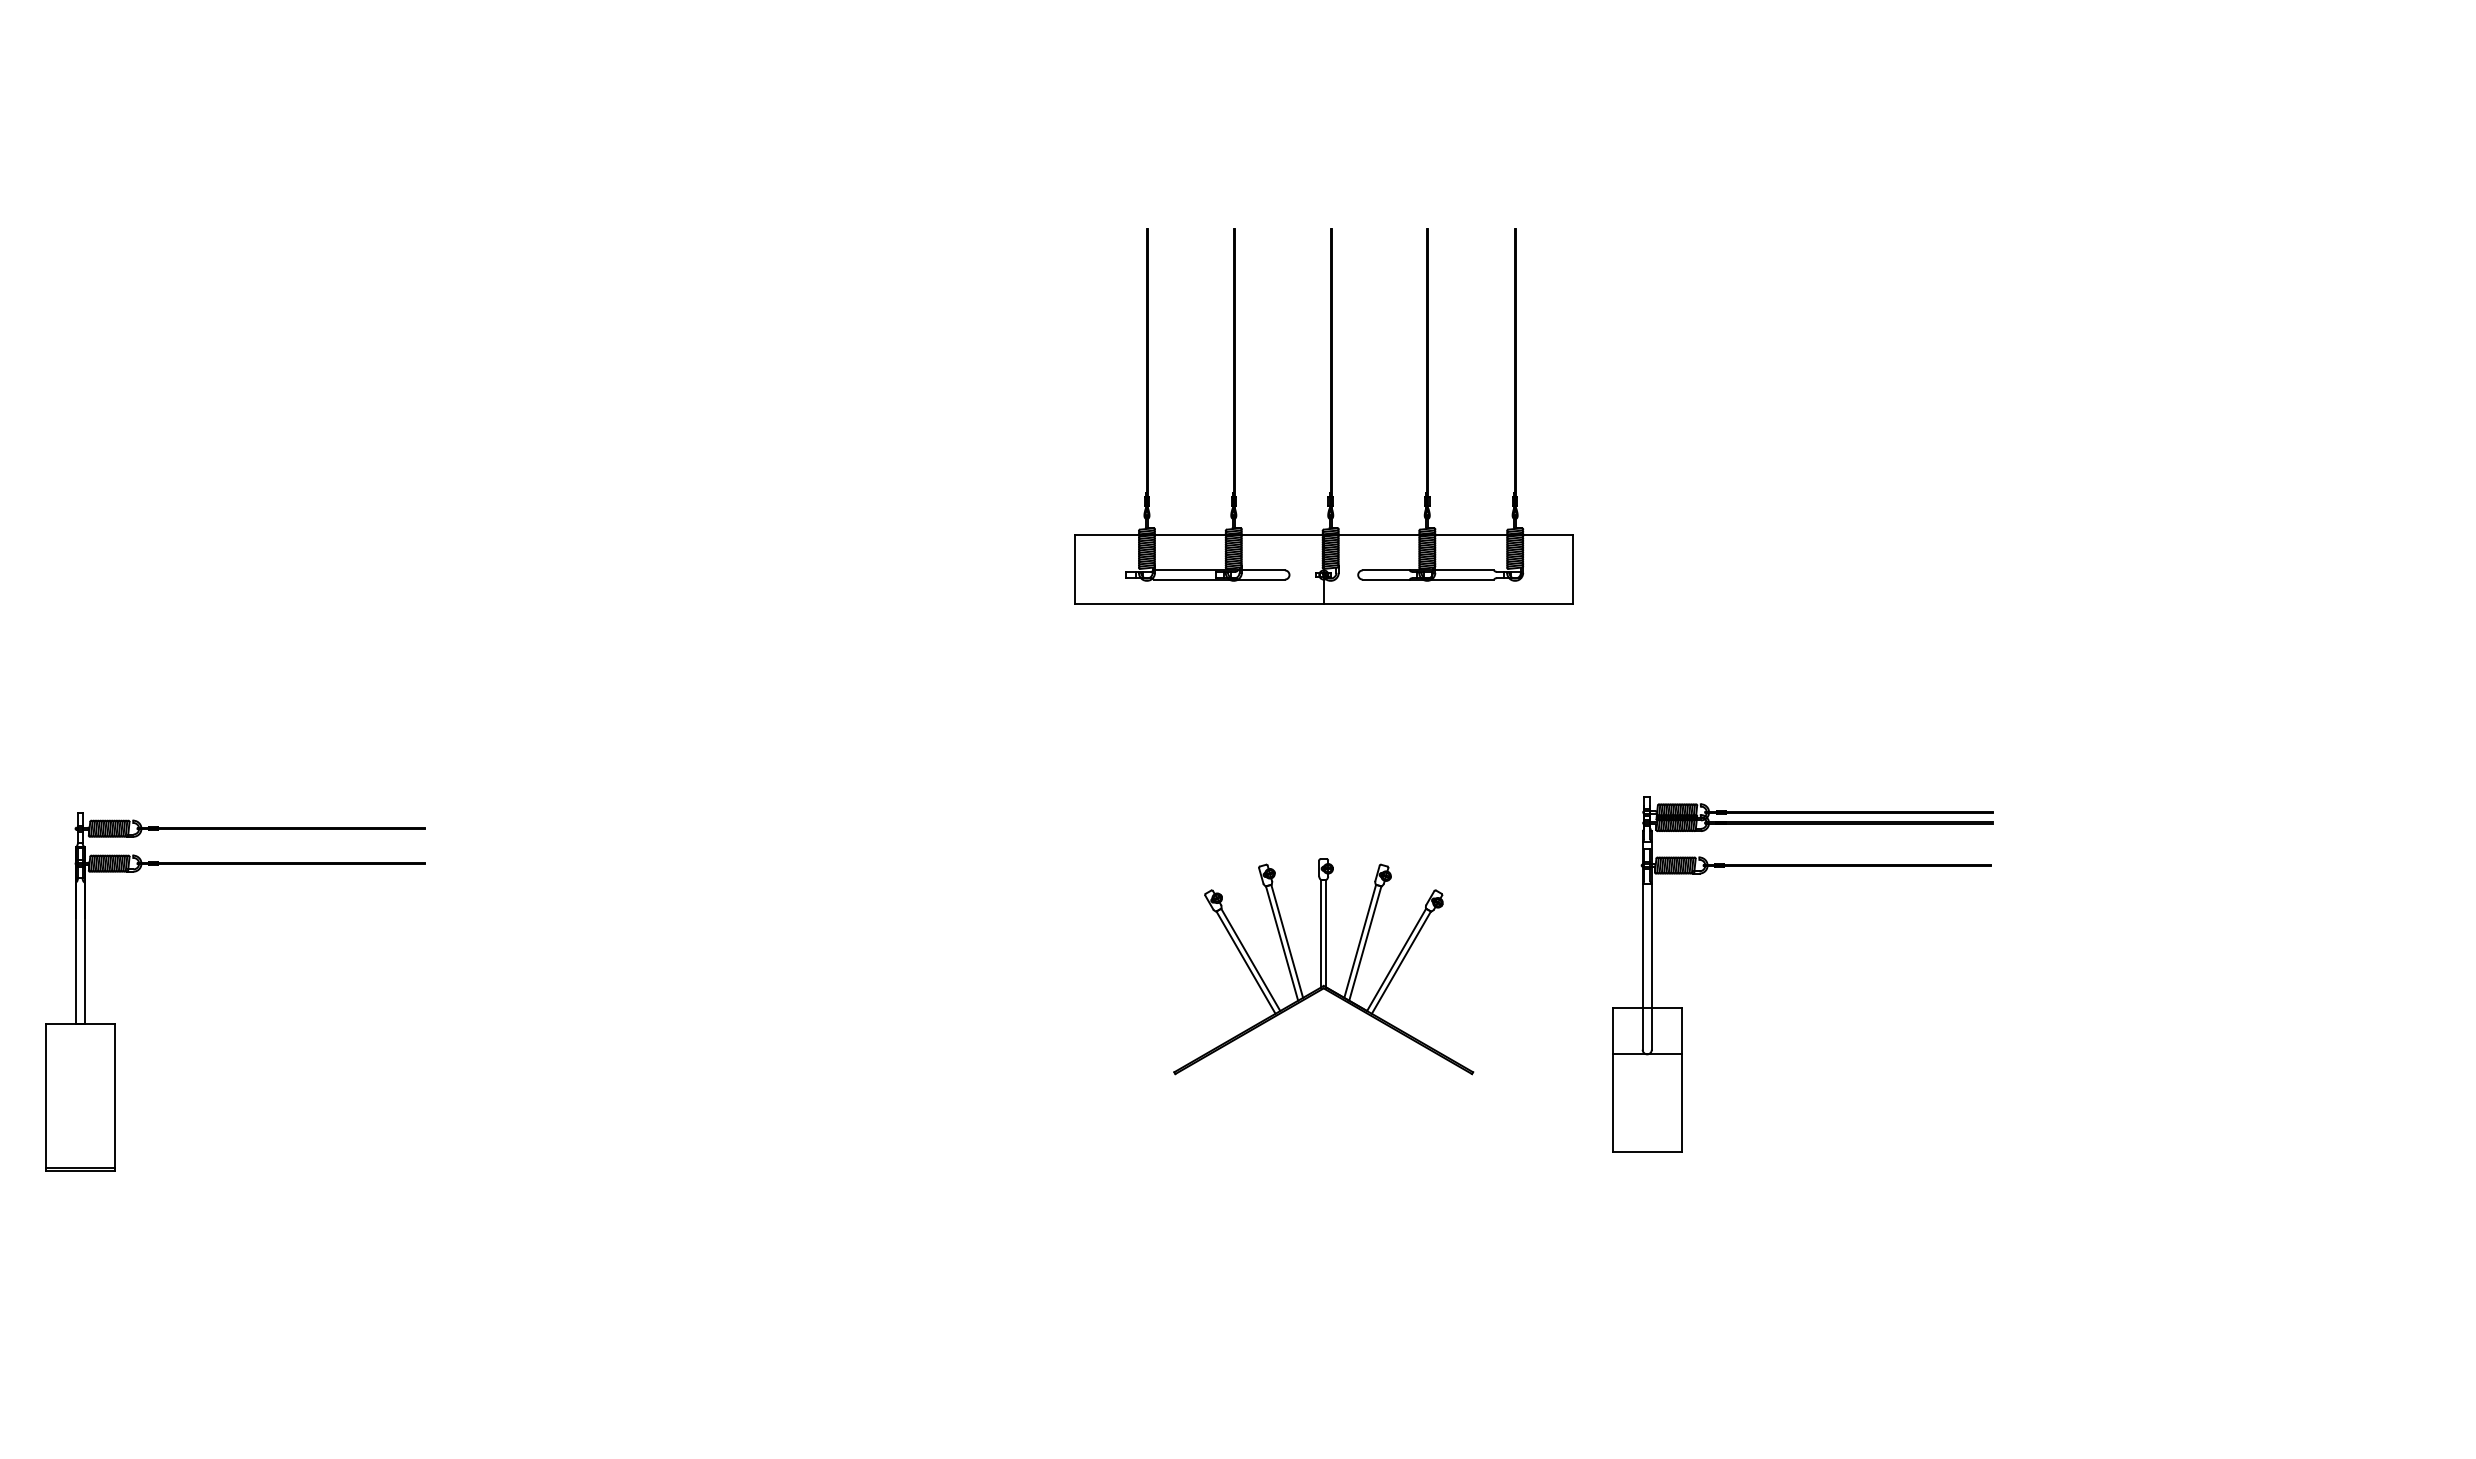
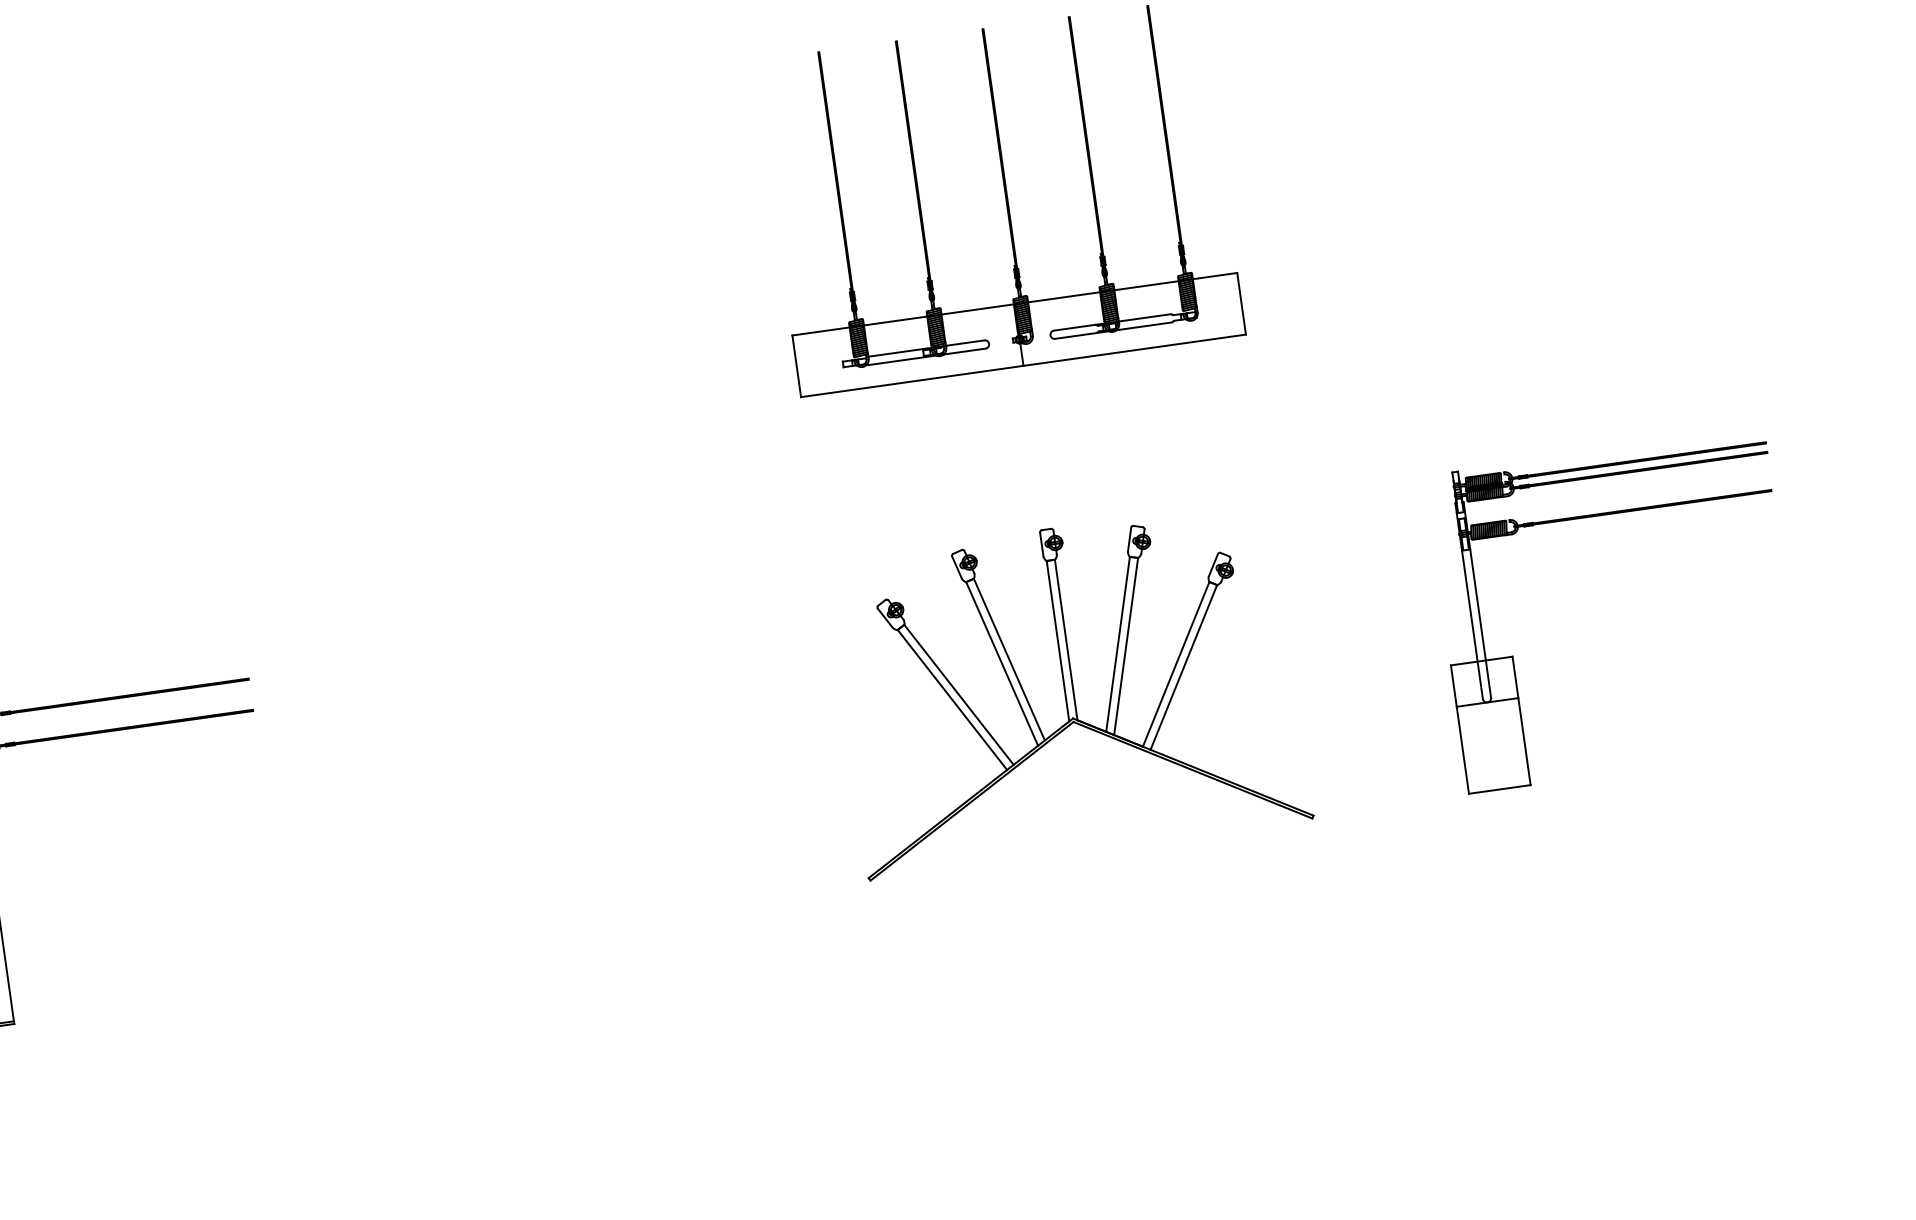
part: (1802, 866) -> (1602, 515), moved
part: (1323, 966) -> (1068, 689), size x1.67

